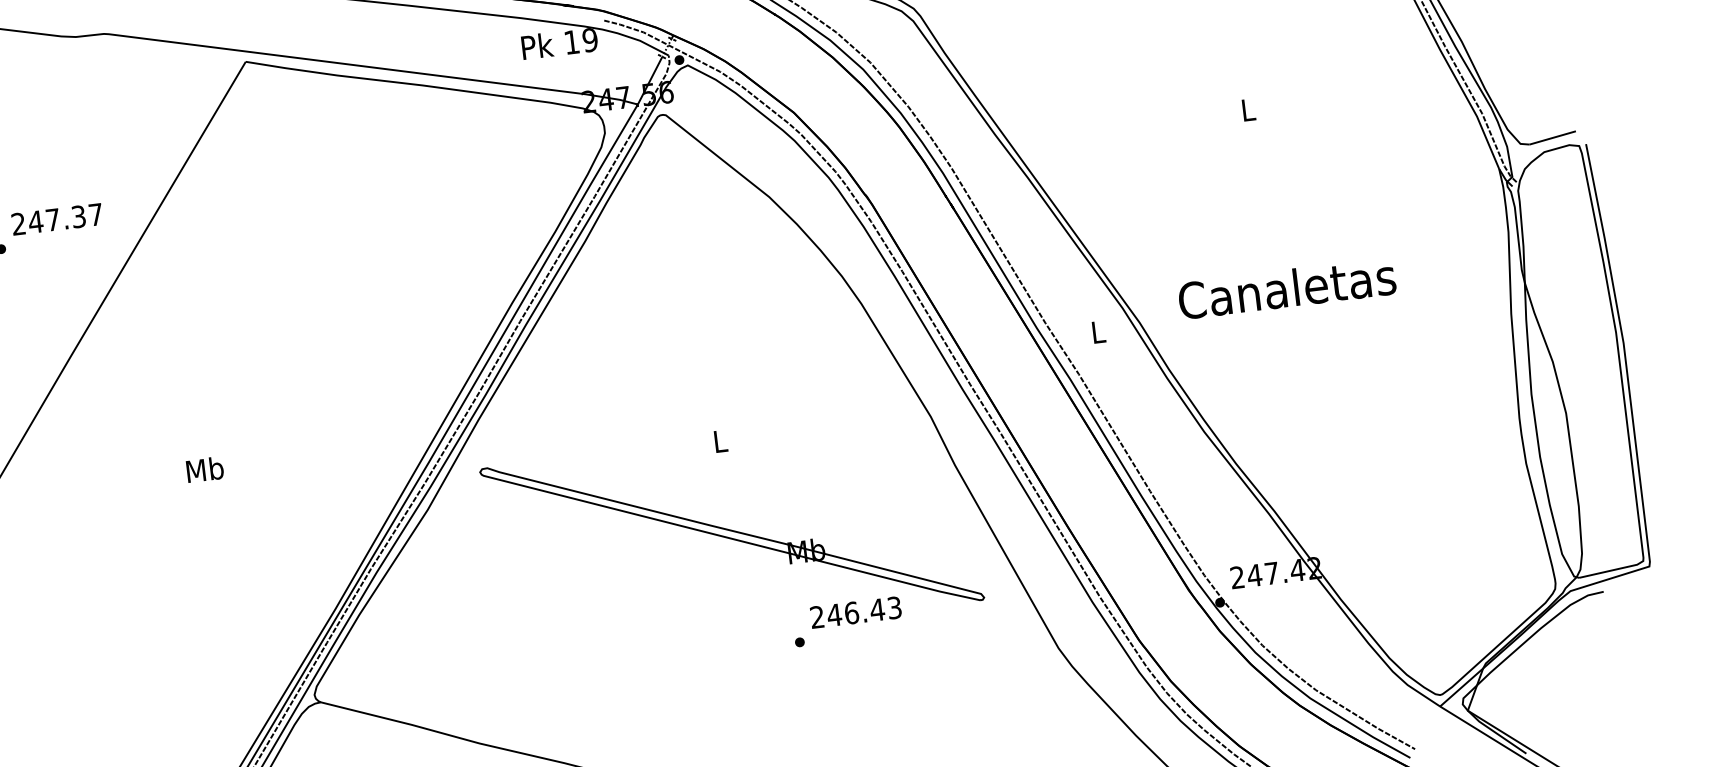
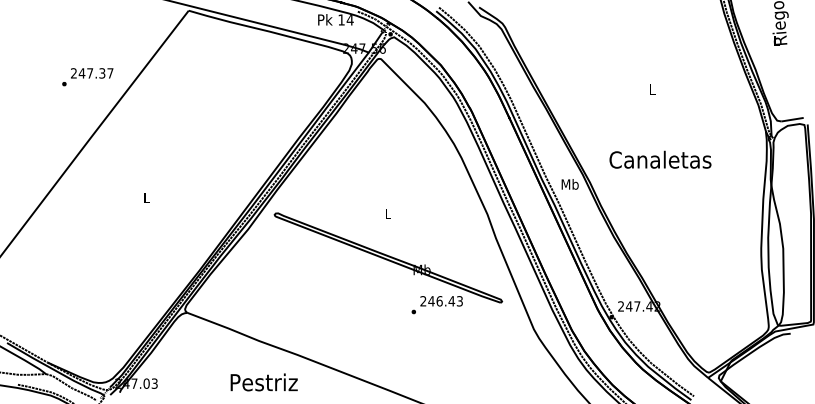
text: (588, 39) -> (349, 19), 19 -> 14
text: (1287, 287) -> (660, 159), moved
text: (1096, 332) -> (569, 184), L -> Mb
text: (204, 468) -> (146, 197), Mb -> L

